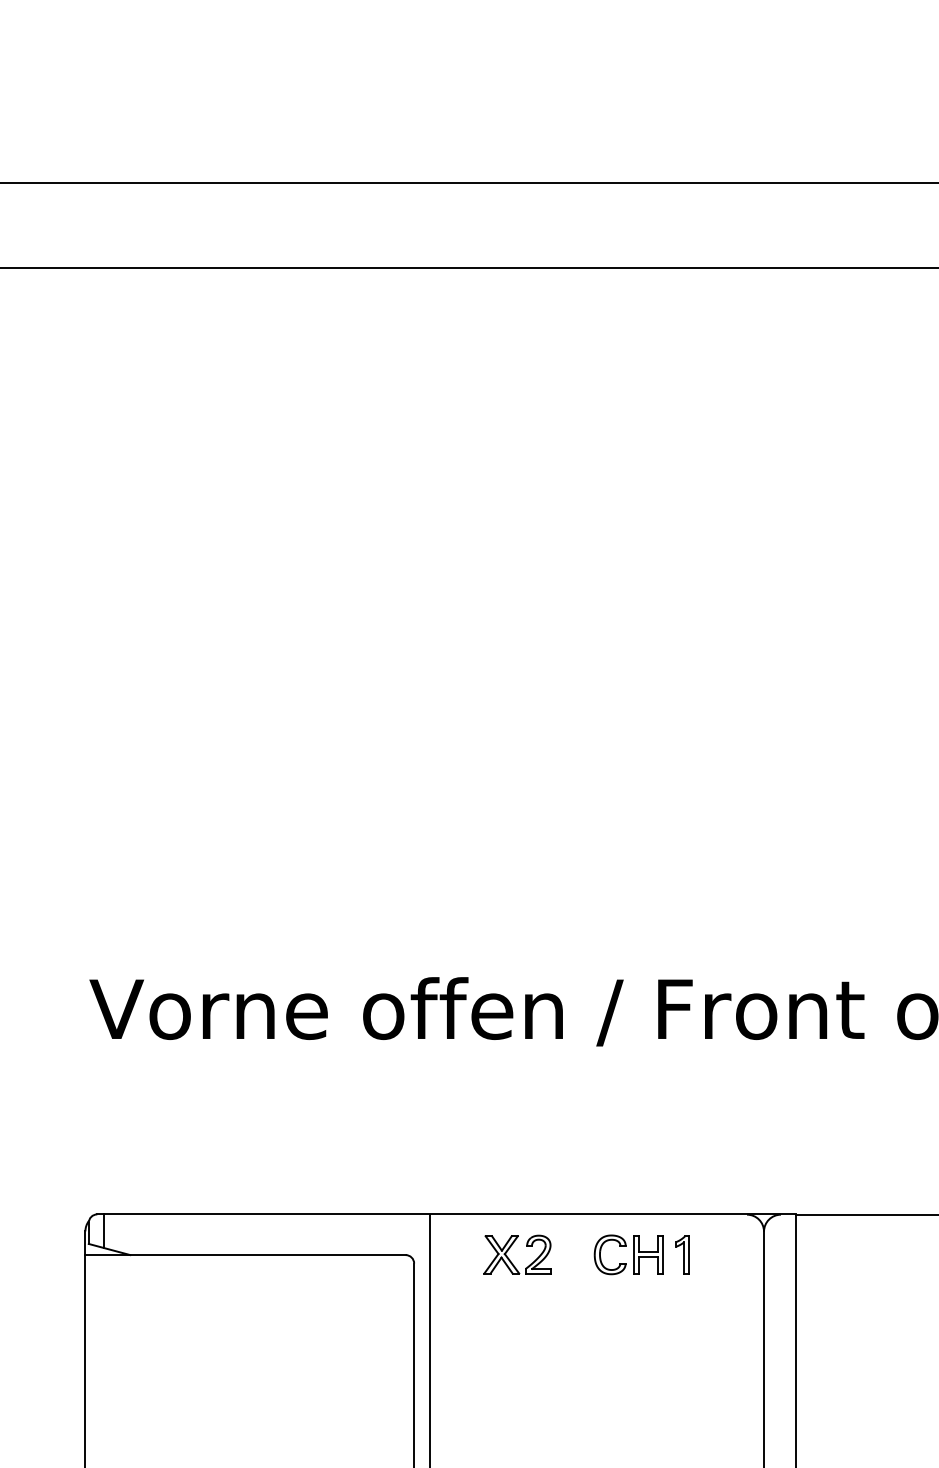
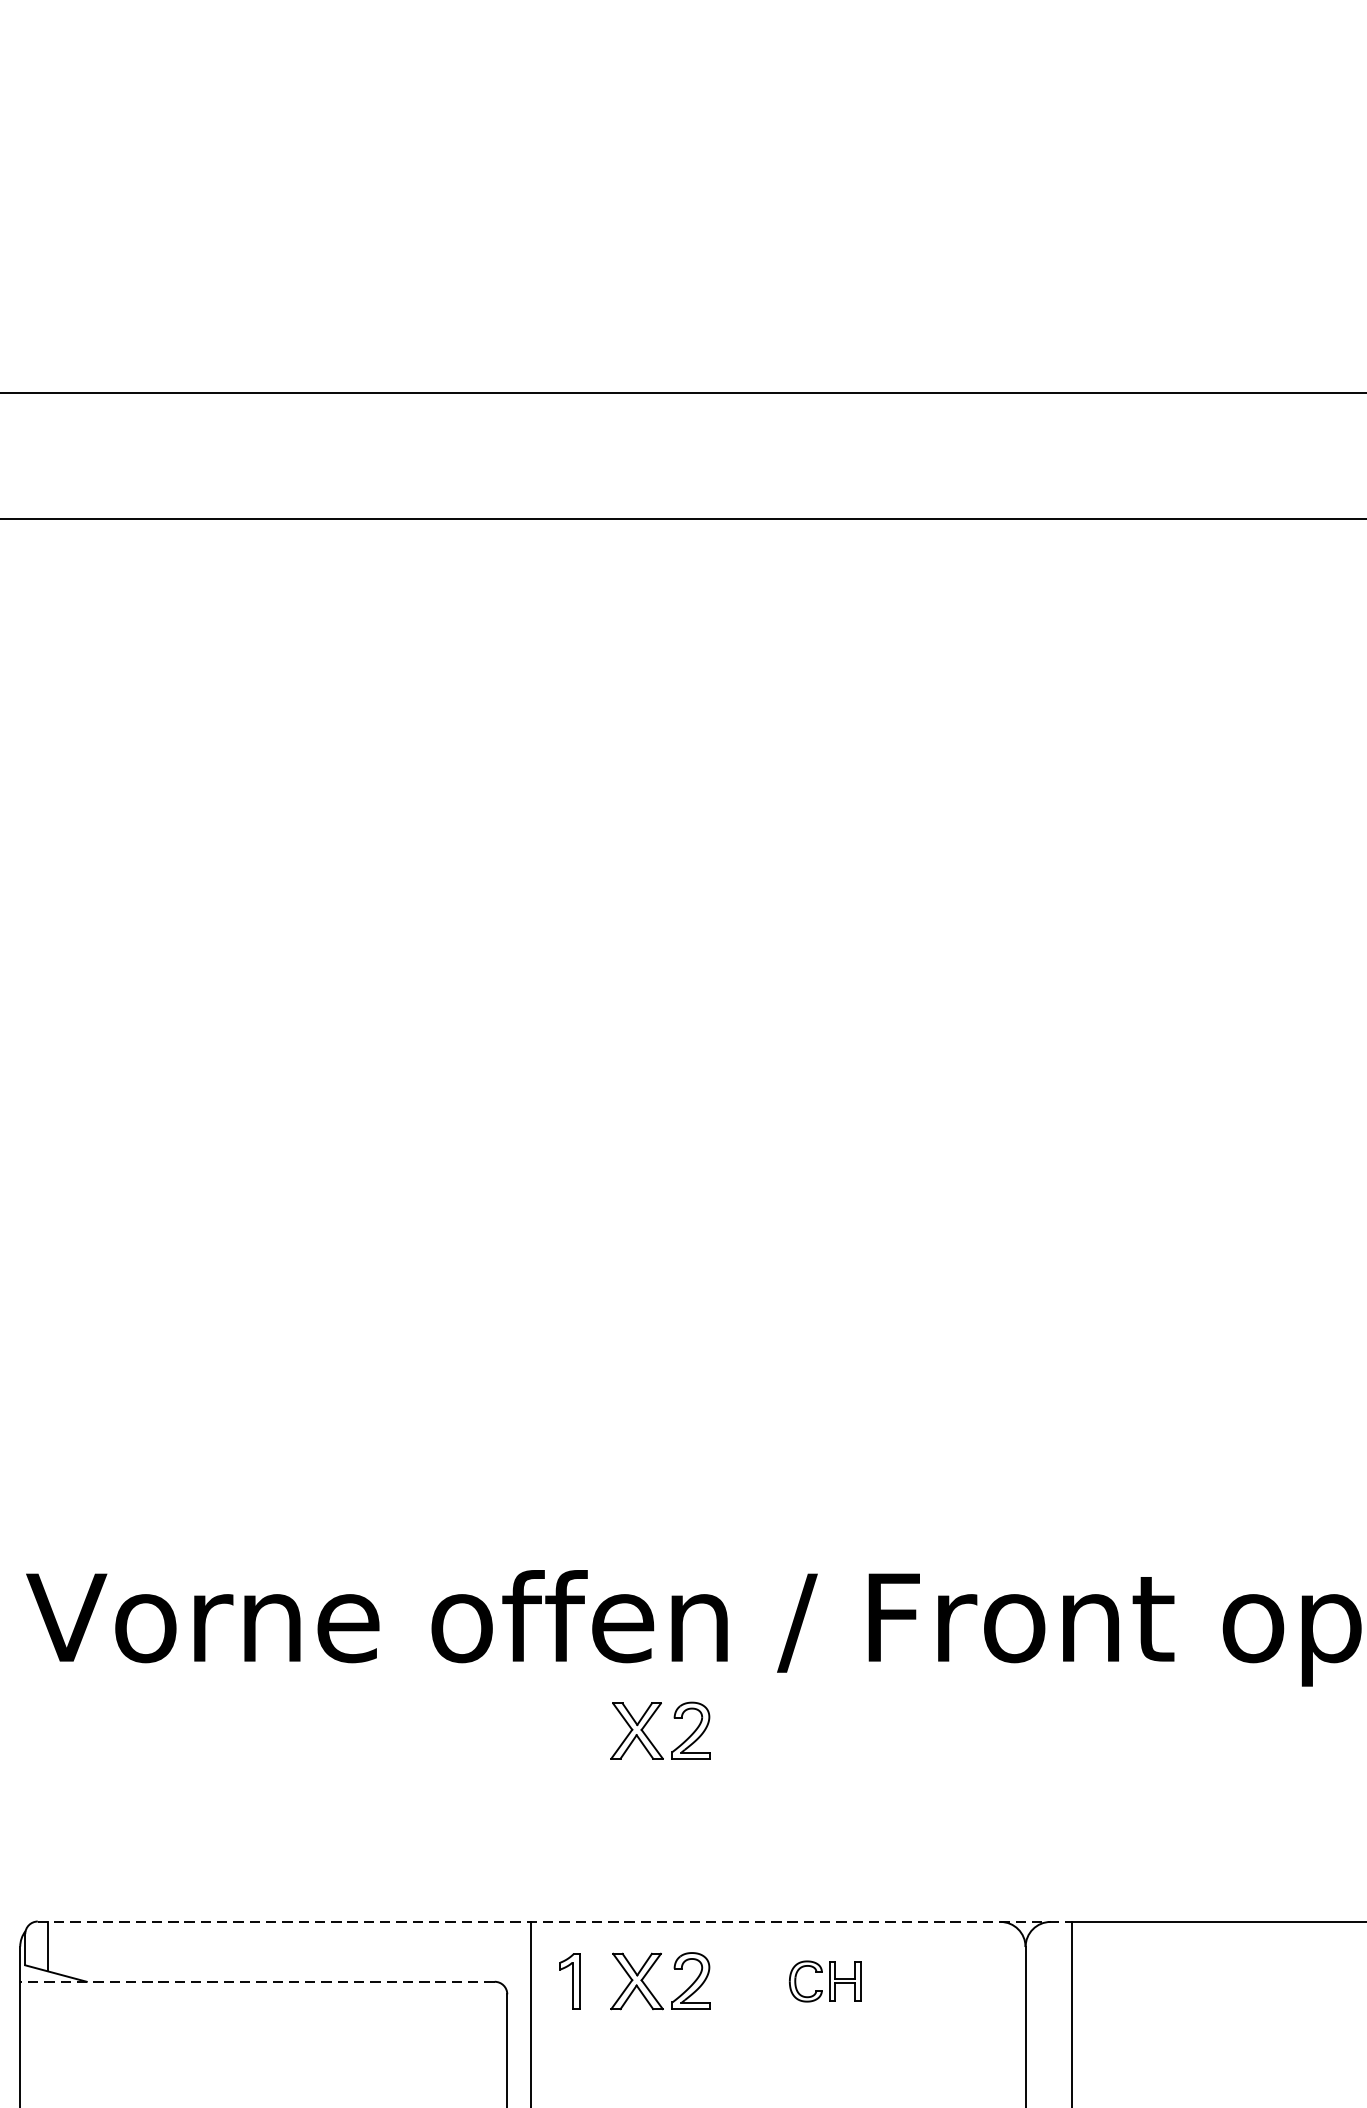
part: (509, 1089) -> (648, 1736), added
line: (446, 1214) -> (555, 1921), solid -> dashed
part: (628, 1254) -> (824, 1980), size x0.7
part: (682, 1254) -> (570, 1980), moved
line: (245, 1255) -> (257, 1982), solid -> dashed

